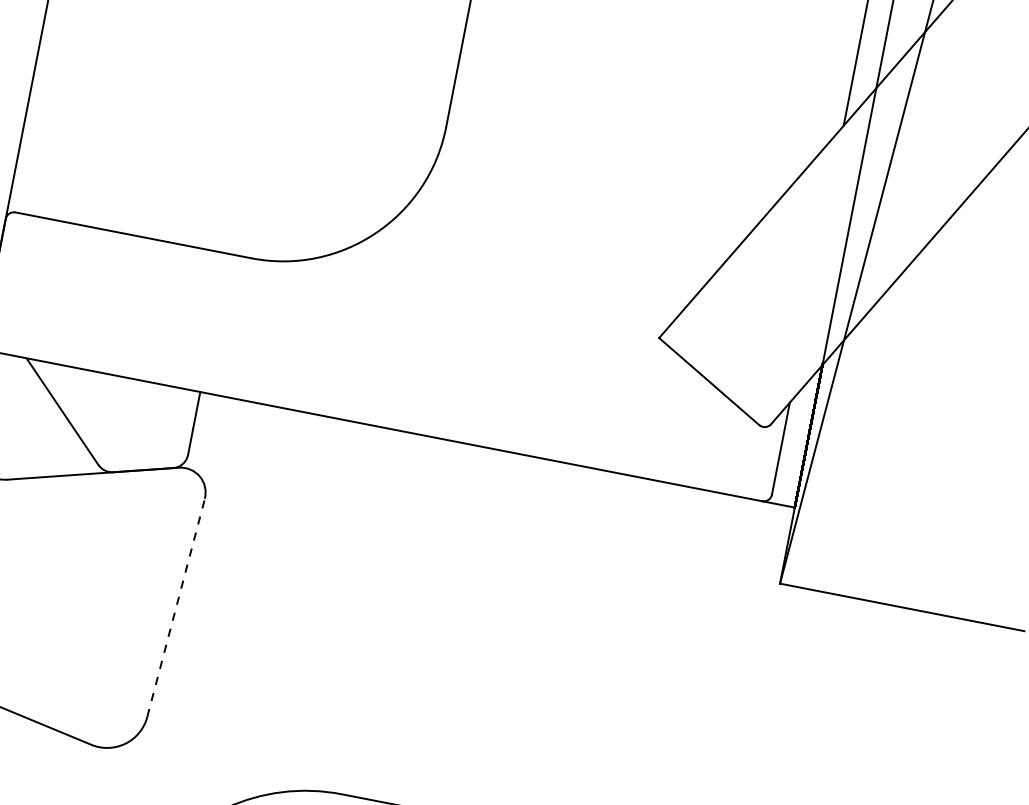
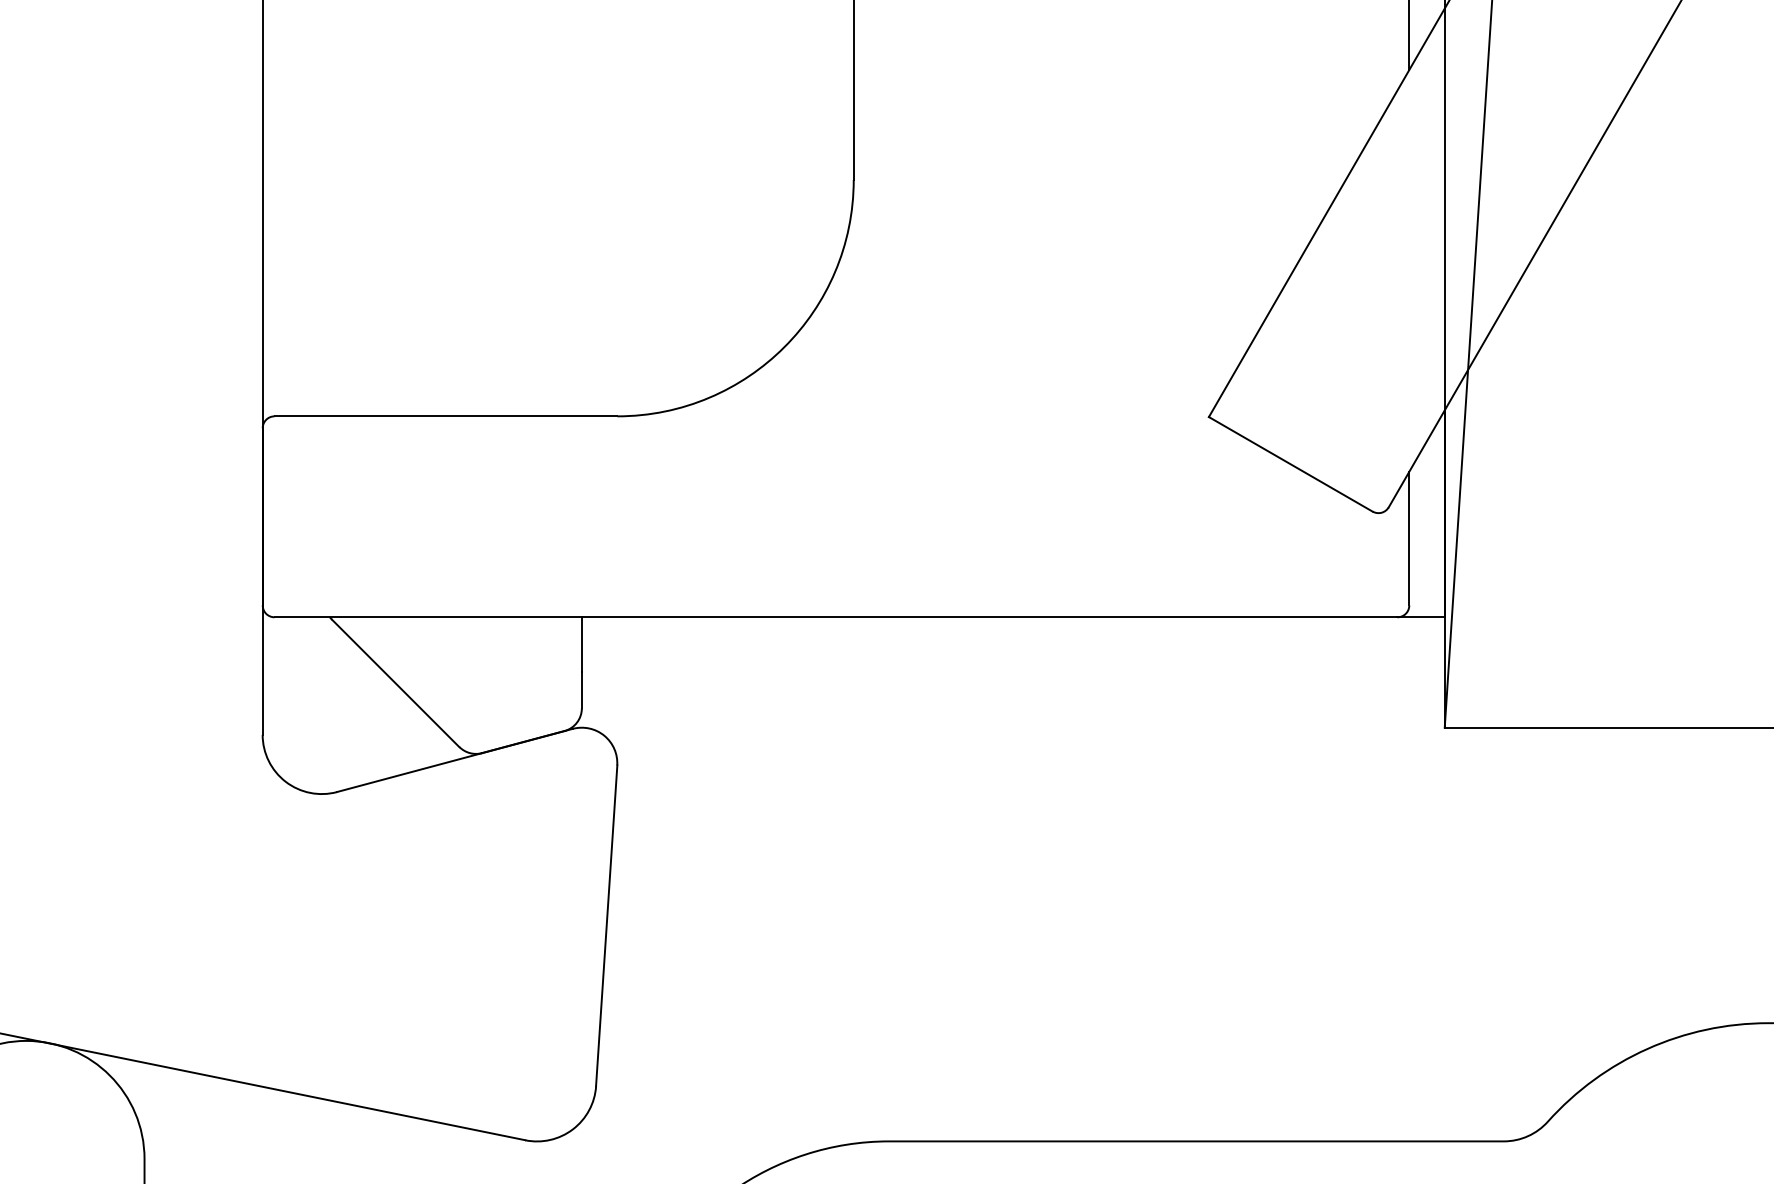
line: (176, 607) -> (606, 925), dashed -> solid

